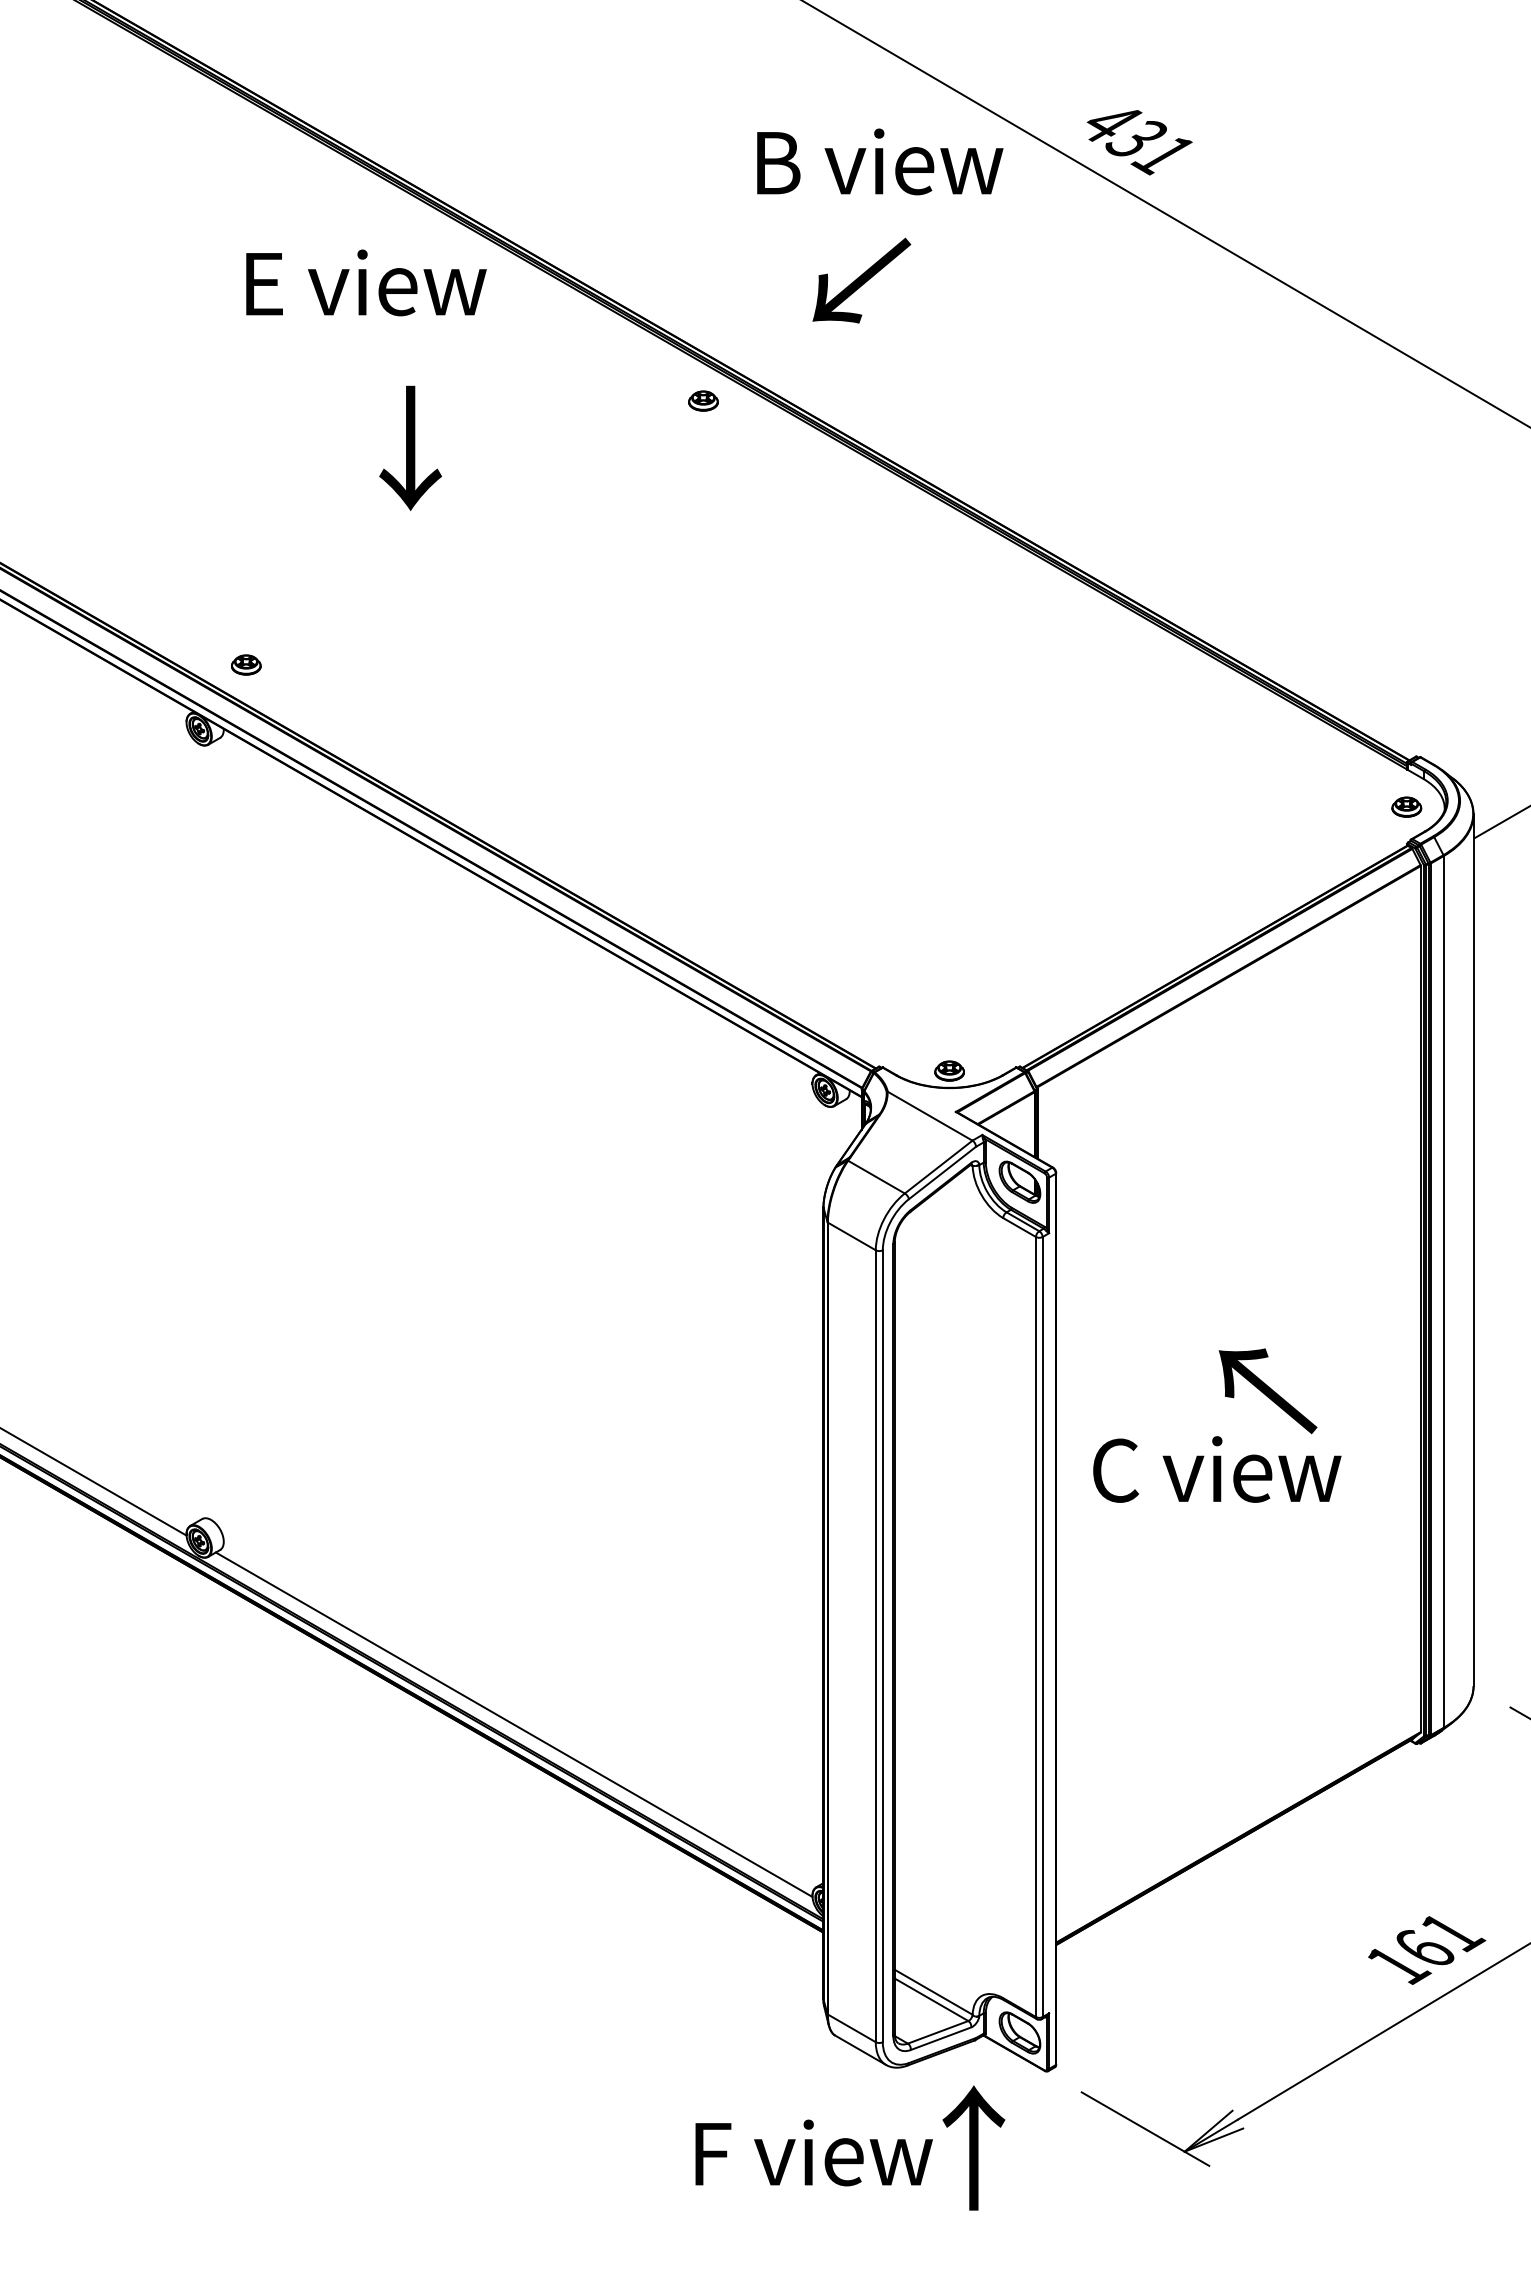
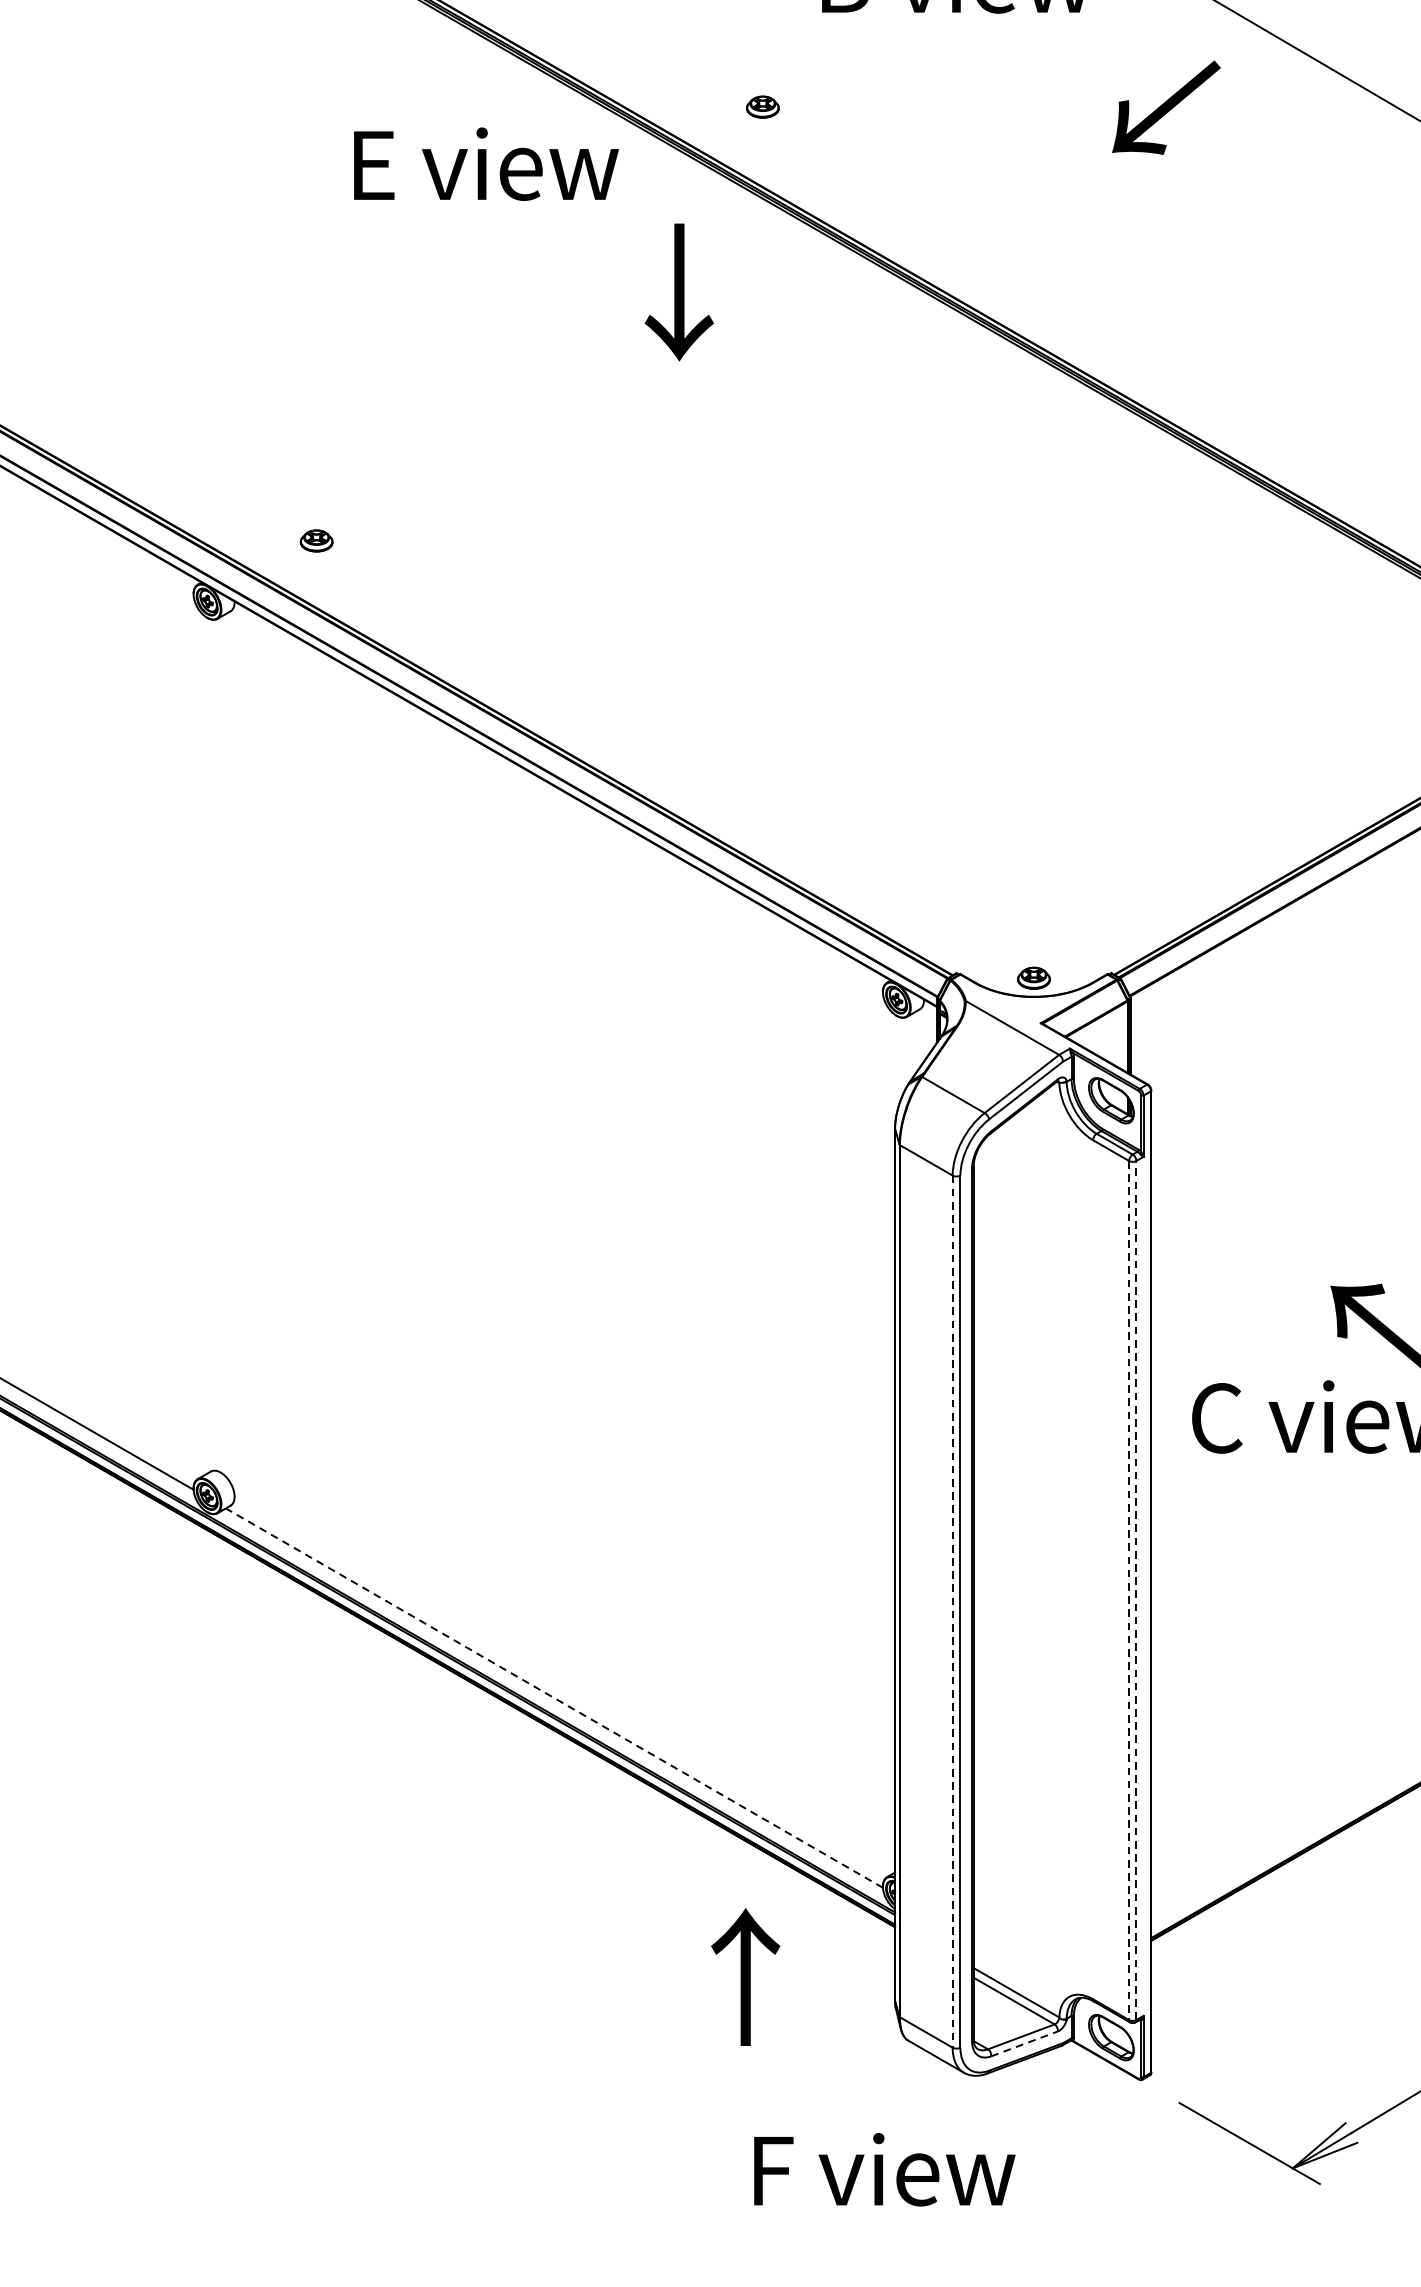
text: (861, 280) -> (1165, 107), moved
text: (366, 282) -> (486, 163), moved
part: (703, 400) -> (762, 106), moved
text: (410, 447) -> (679, 291), moved
part: (246, 664) -> (316, 540), moved
line: (1042, 1626) -> (1136, 1589), solid -> dashed
line: (1035, 1627) -> (1128, 1591), solid -> dashed
line: (875, 1646) -> (952, 1611), solid -> dashed
line: (513, 1724) -> (553, 1697), solid -> dashed
line: (941, 2038) -> (1025, 2043), solid -> dashed
text: (973, 2147) -> (745, 1976), moved

